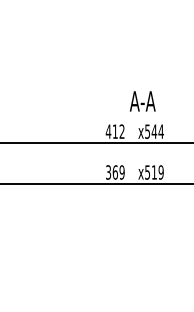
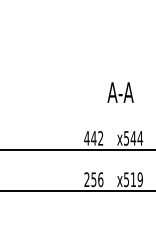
text: (142, 101) -> (120, 92), moved
text: (115, 131) -> (94, 138), 412 -> 442
text: (115, 172) -> (94, 179), 369 -> 256

